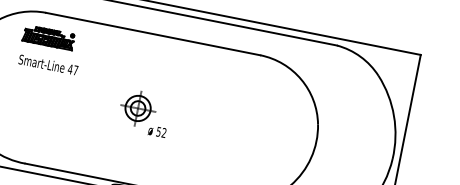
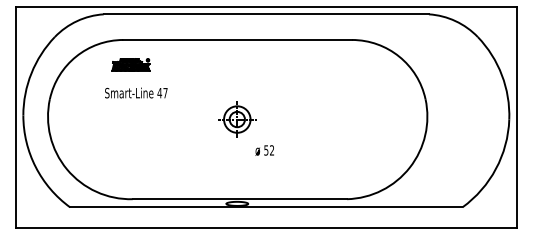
part: (48, 37) -> (130, 64), size x0.7
text: (157, 131) -> (264, 150), moved

